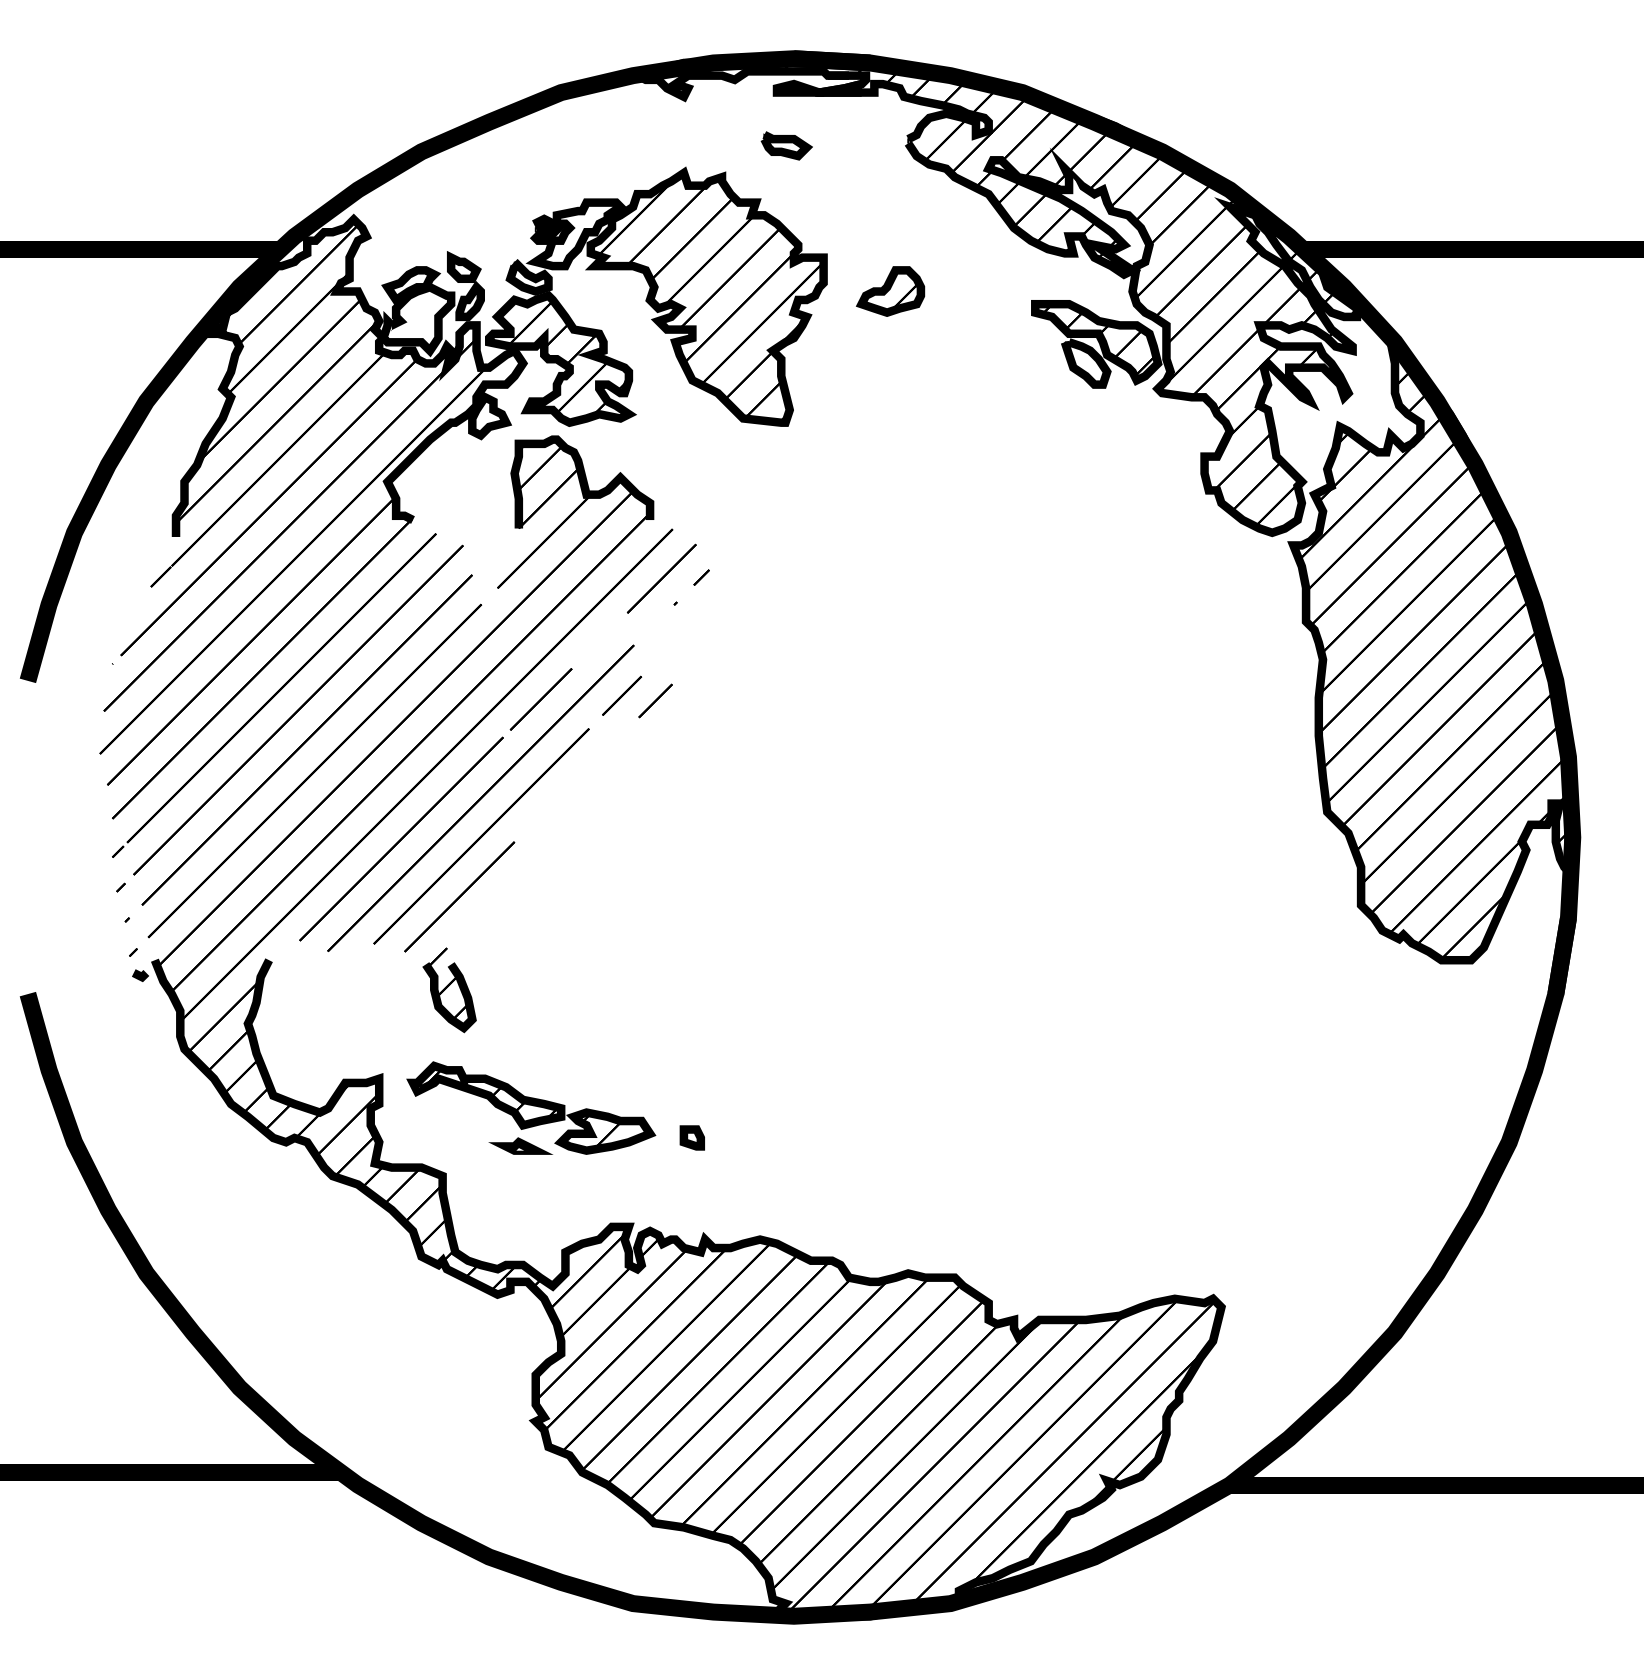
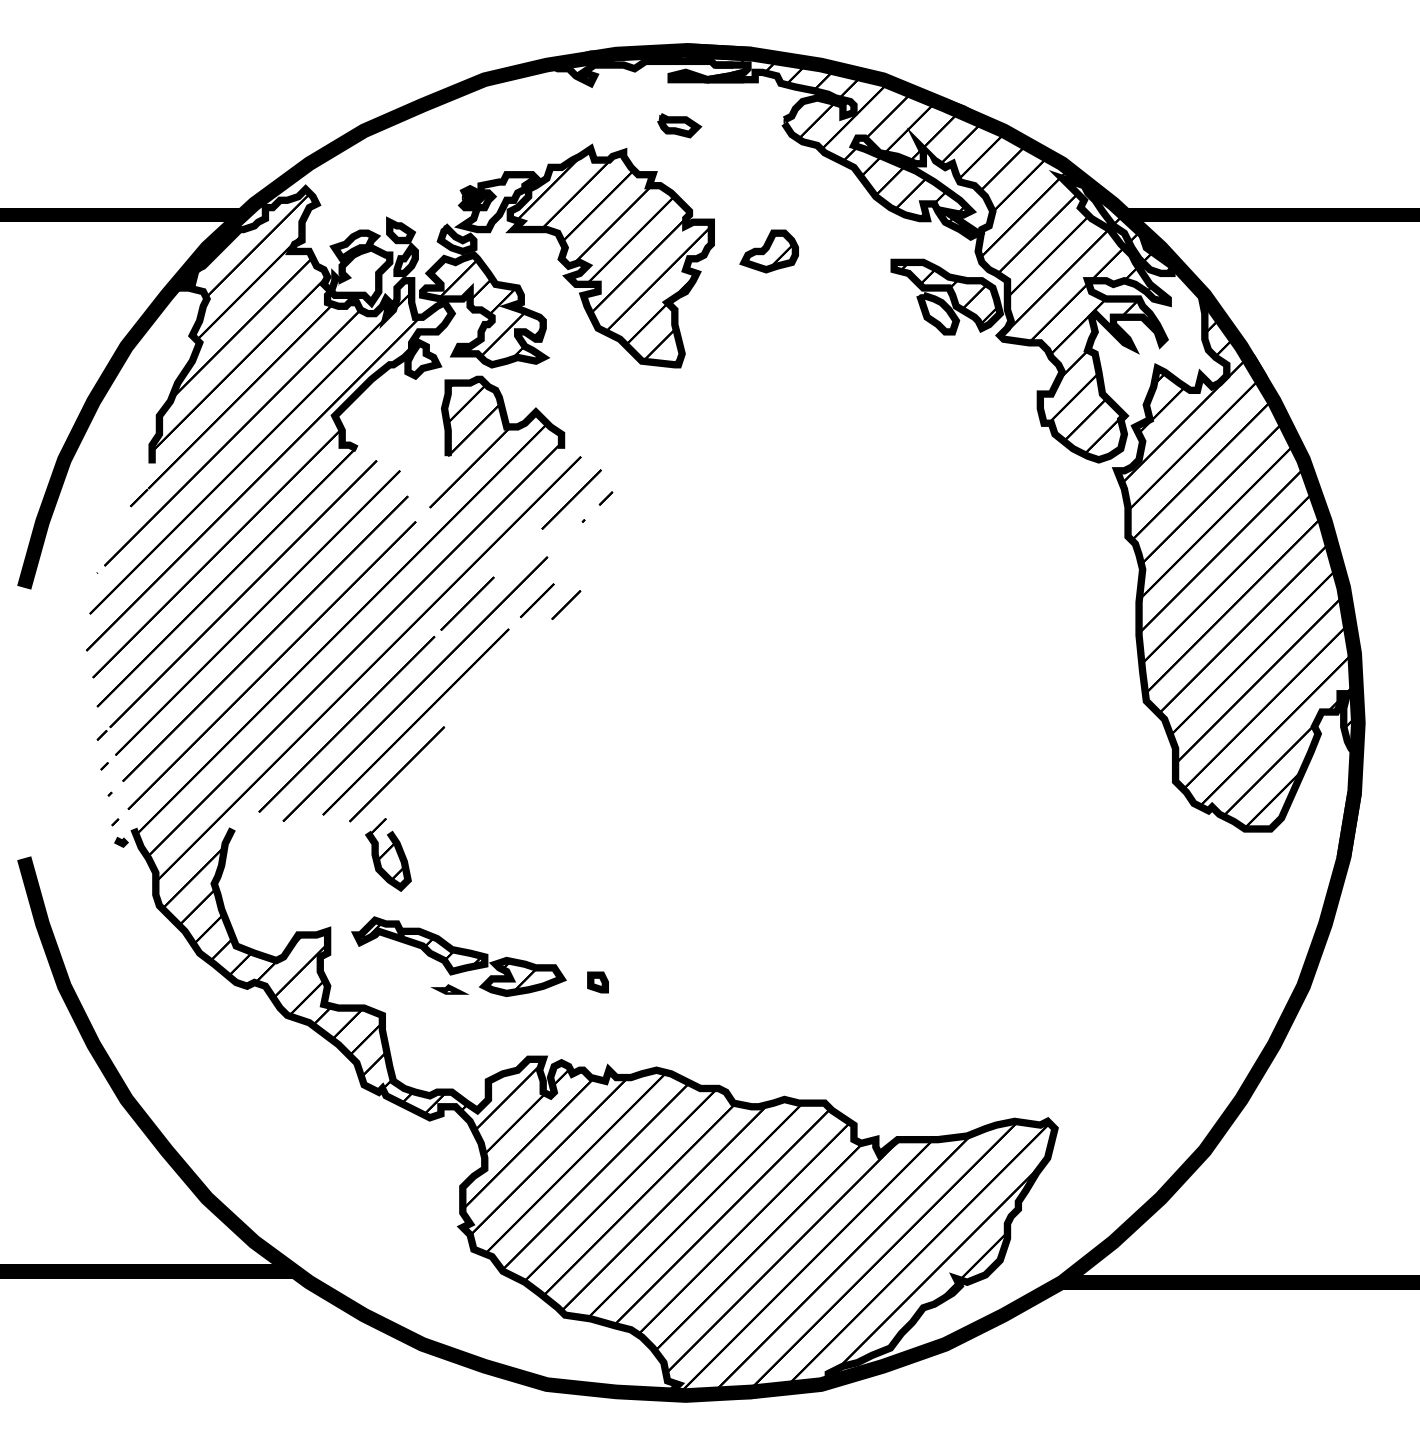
part: (520, 1145) -> (449, 988), size x0.7

